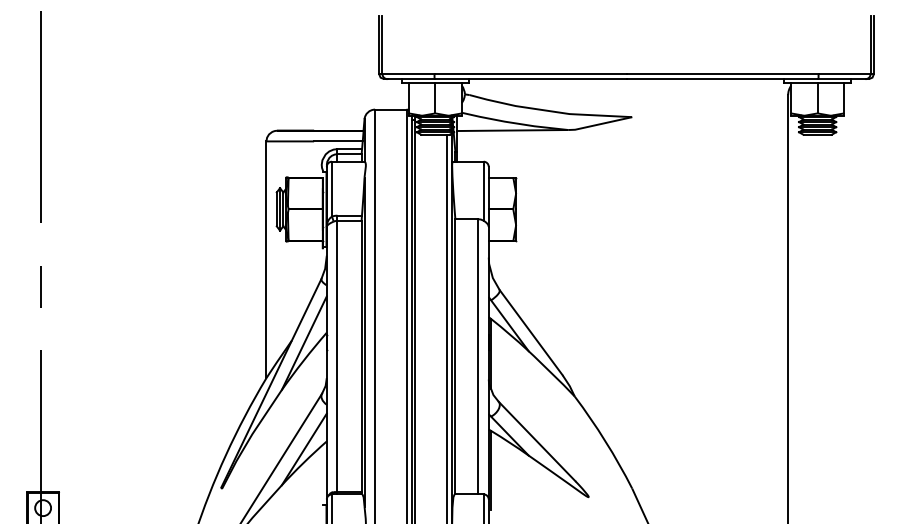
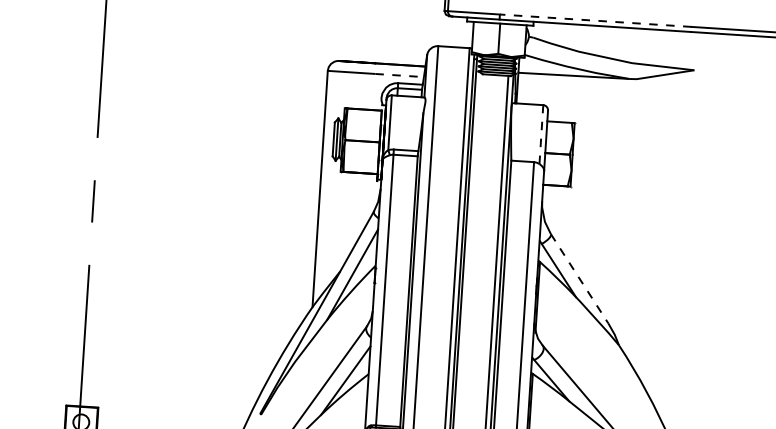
line: (530, 74) -> (595, 21), solid -> dashed
line: (338, 141) -> (399, 75), solid -> dashed
line: (483, 193) -> (541, 136), solid -> dashed
line: (531, 332) -> (579, 278), solid -> dashed

